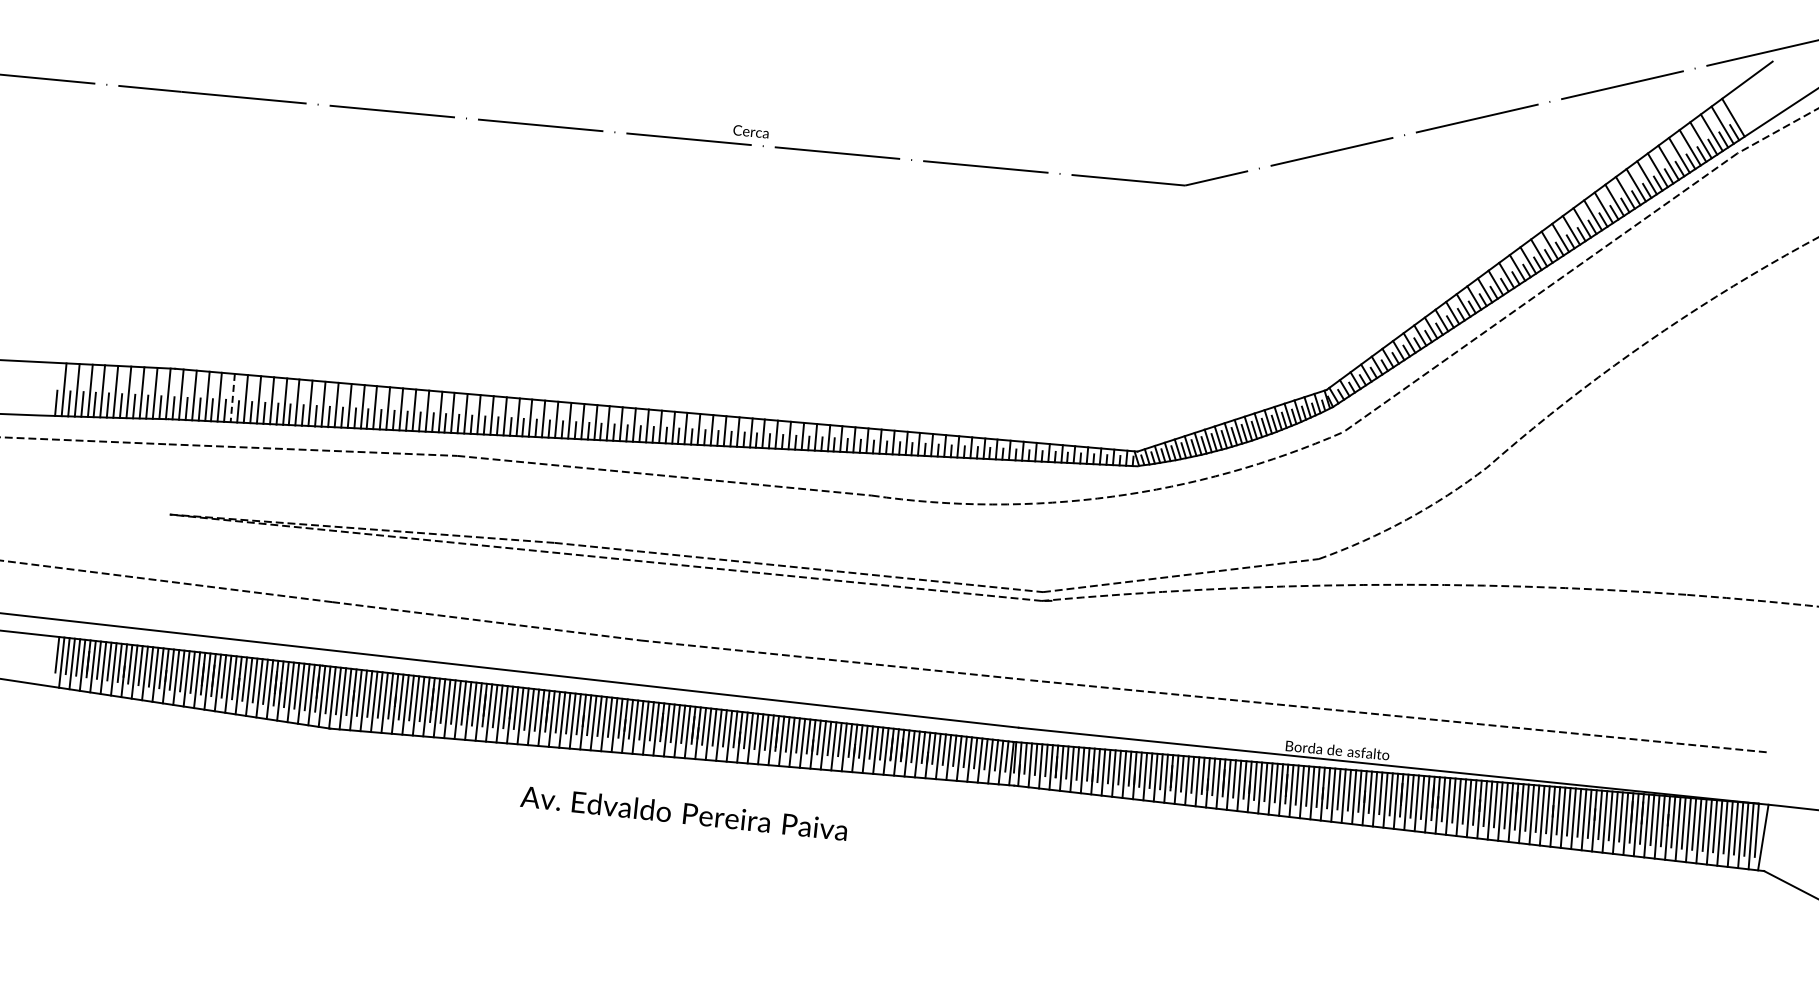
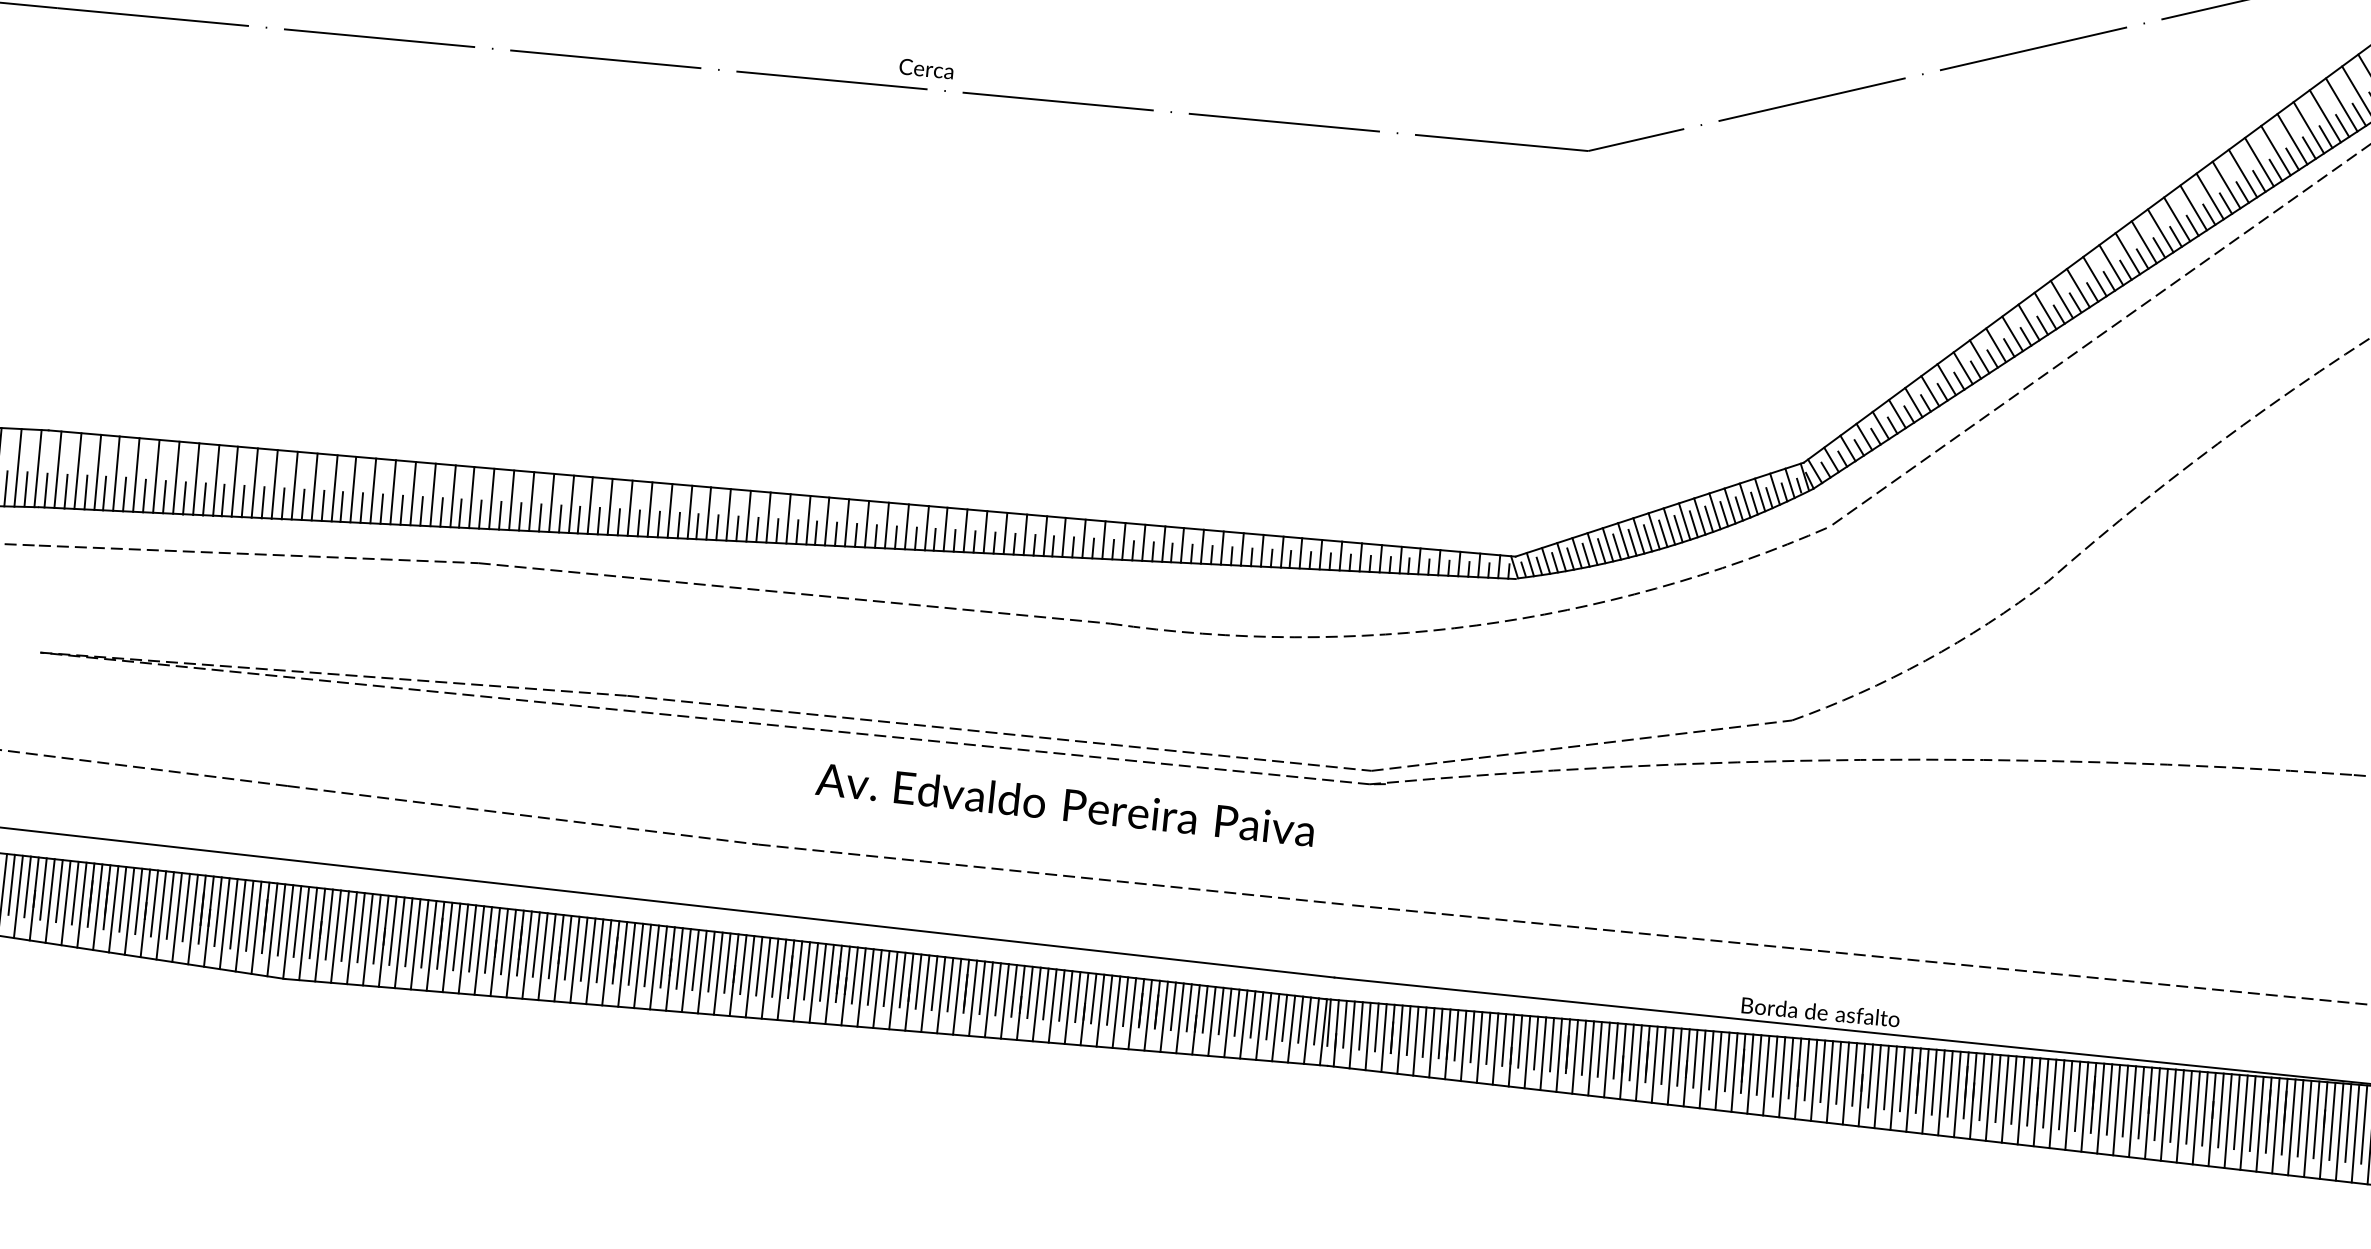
line: (232, 398) -> (135, 475), dashed -> solid
text: (683, 813) -> (1064, 804), moved

